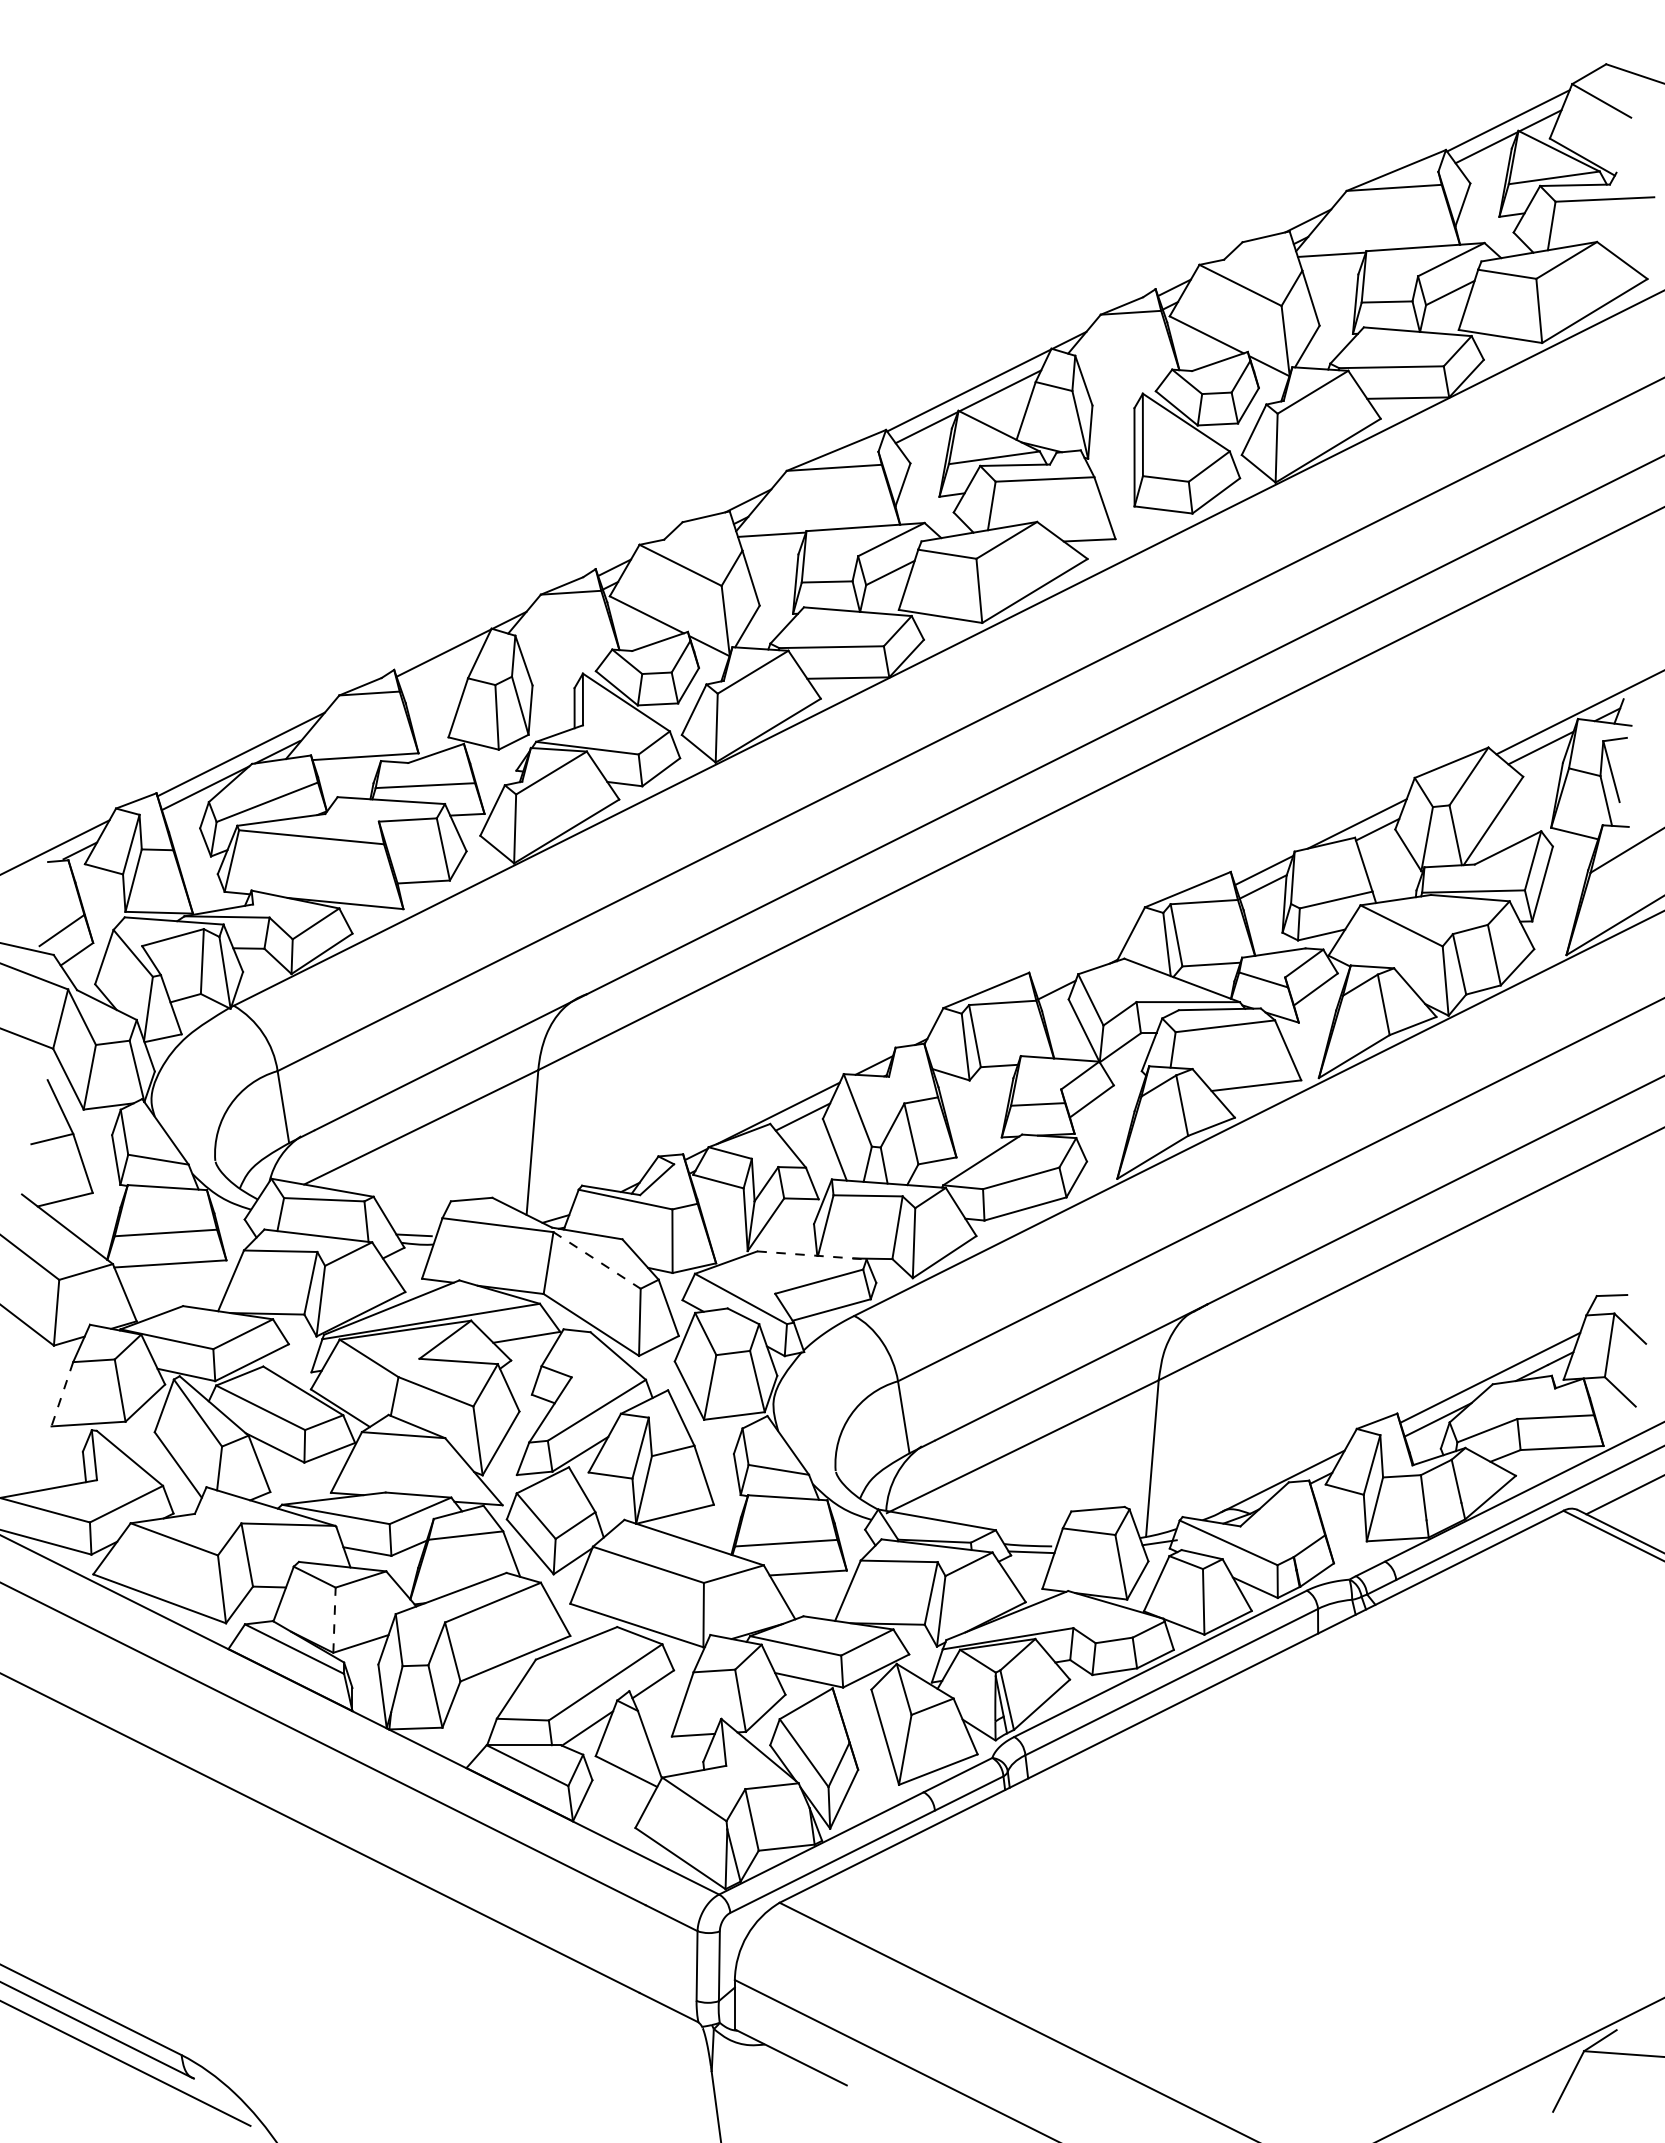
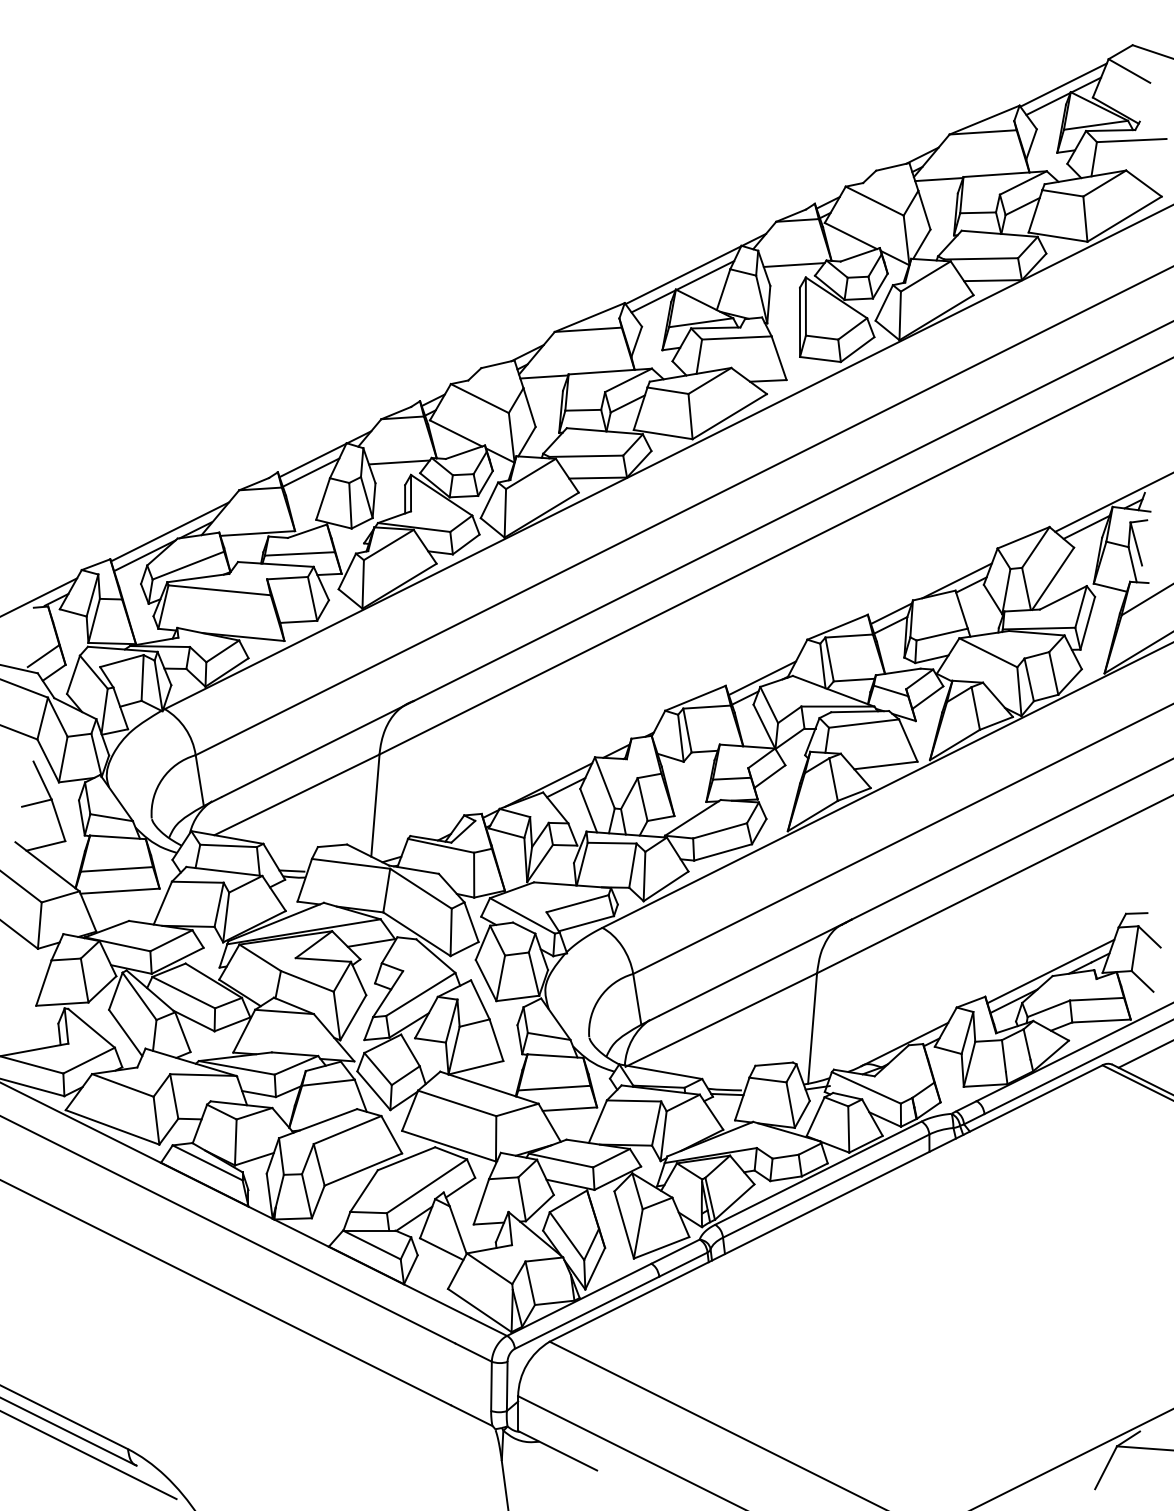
line: (1126, 375) -> (794, 264), added
line: (566, 655) -> (399, 462), added
line: (441, 670) -> (311, 472), added
line: (1080, 961) -> (761, 677), added
line: (811, 1255) -> (572, 885), dashed -> solid
line: (597, 1260) -> (421, 888), dashed -> solid
line: (62, 1394) -> (43, 983), dashed -> solid
line: (334, 1620) -> (235, 1142), dashed -> solid

